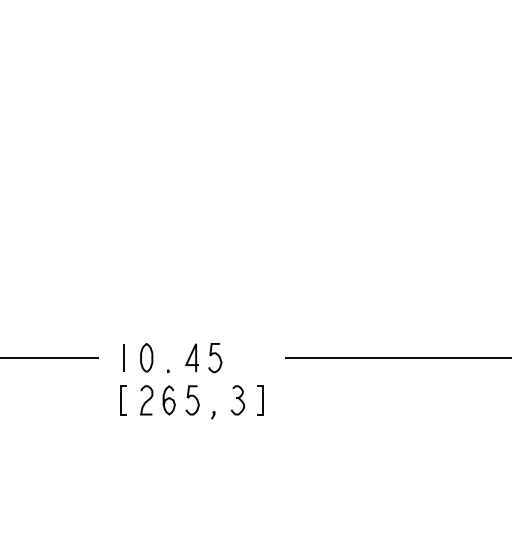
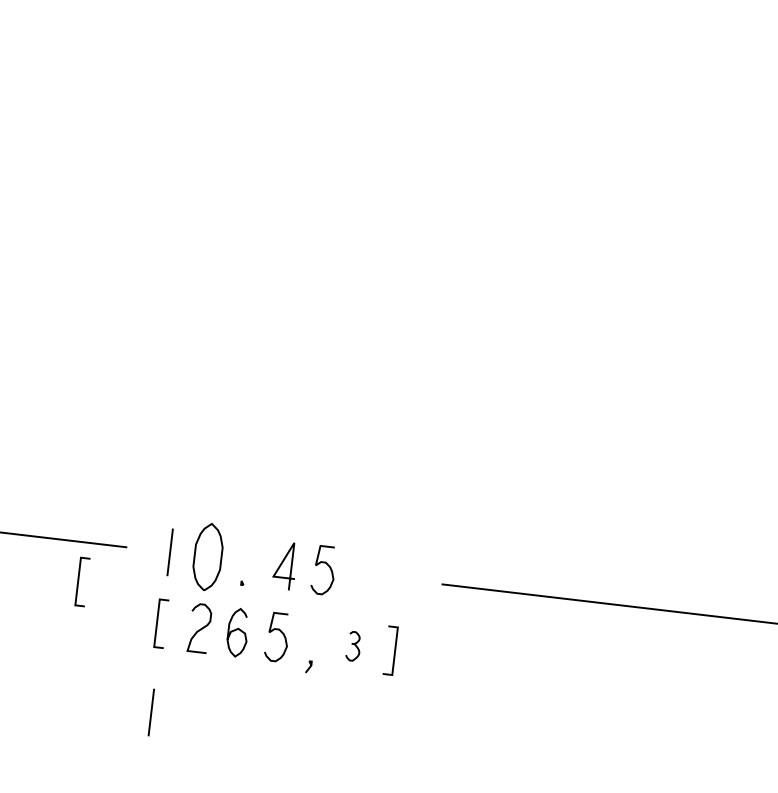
part: (146, 357) -> (207, 555), size x1.4
line: (72, 381) -> (78, 581), added
part: (237, 400) -> (352, 646), size x0.6
line: (123, 452) -> (150, 711), added

